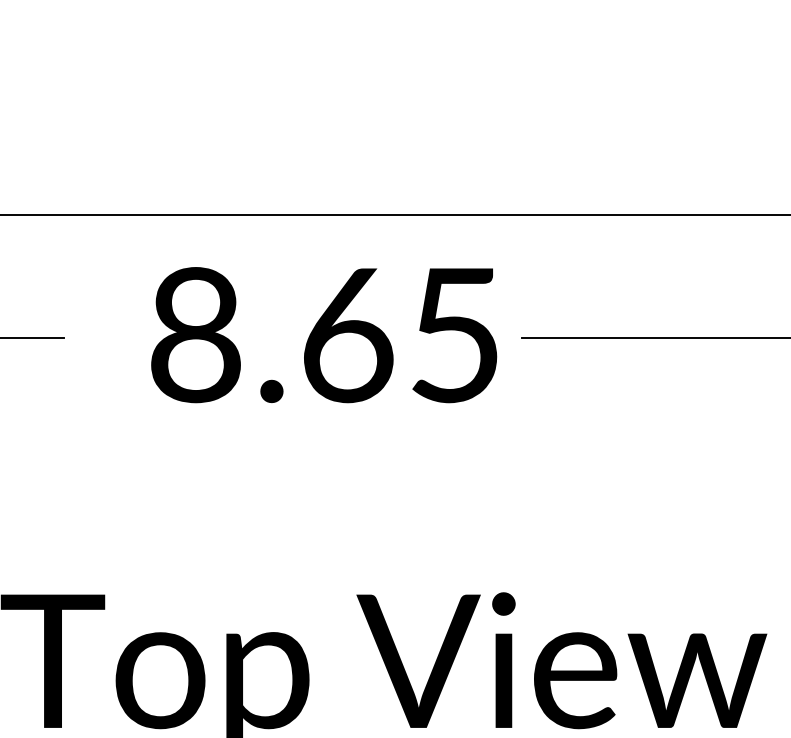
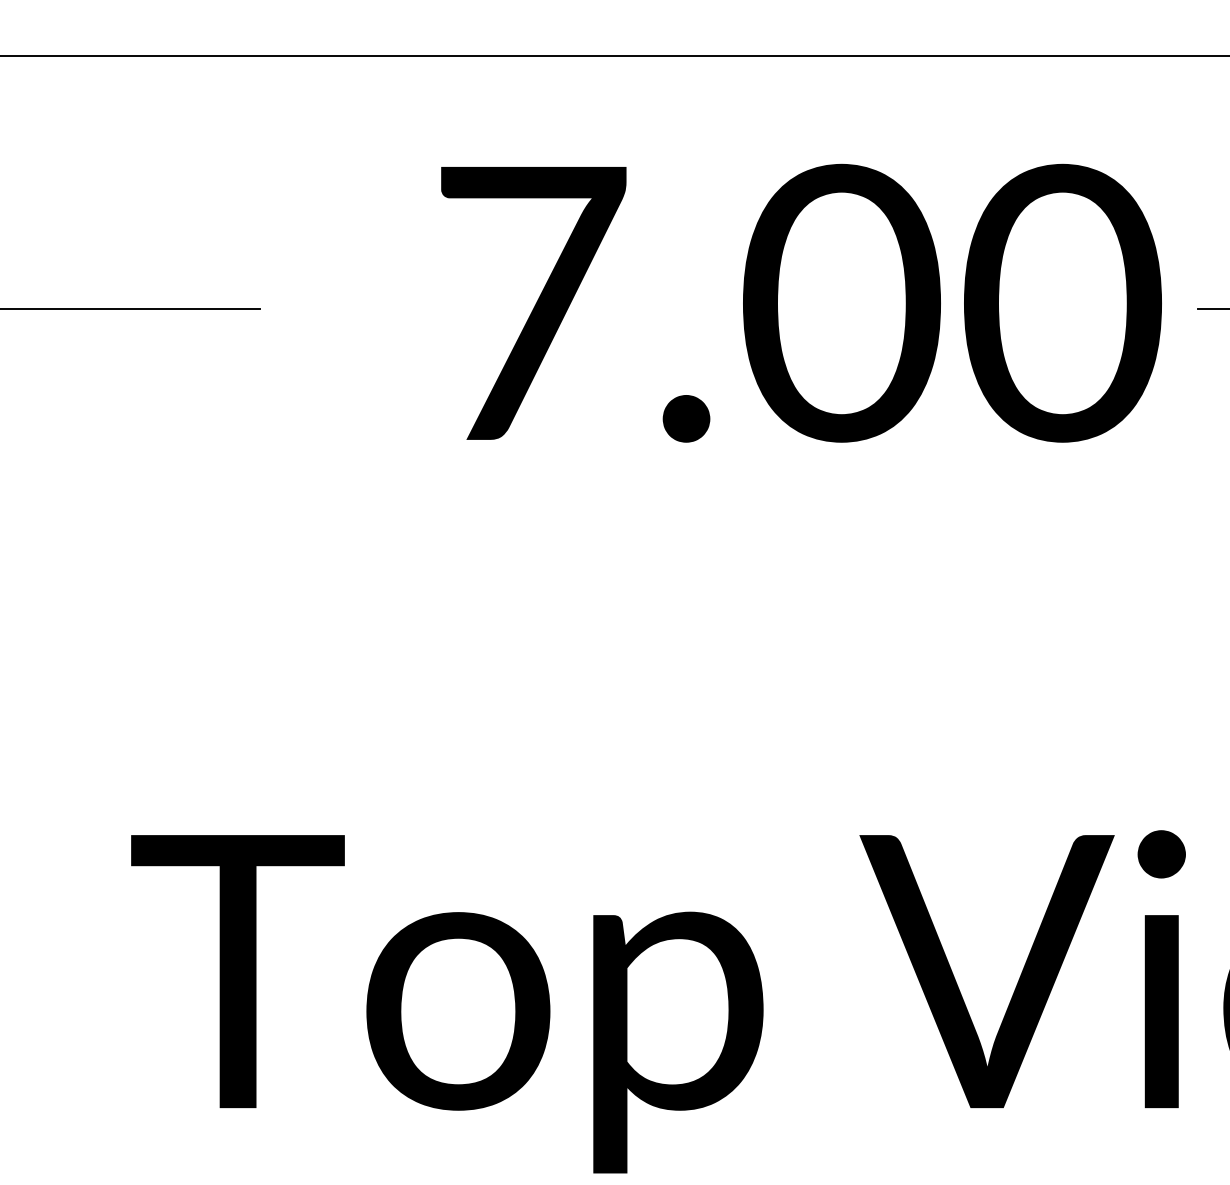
text: (327, 335) -> (800, 304), 8.65 -> 7.00

